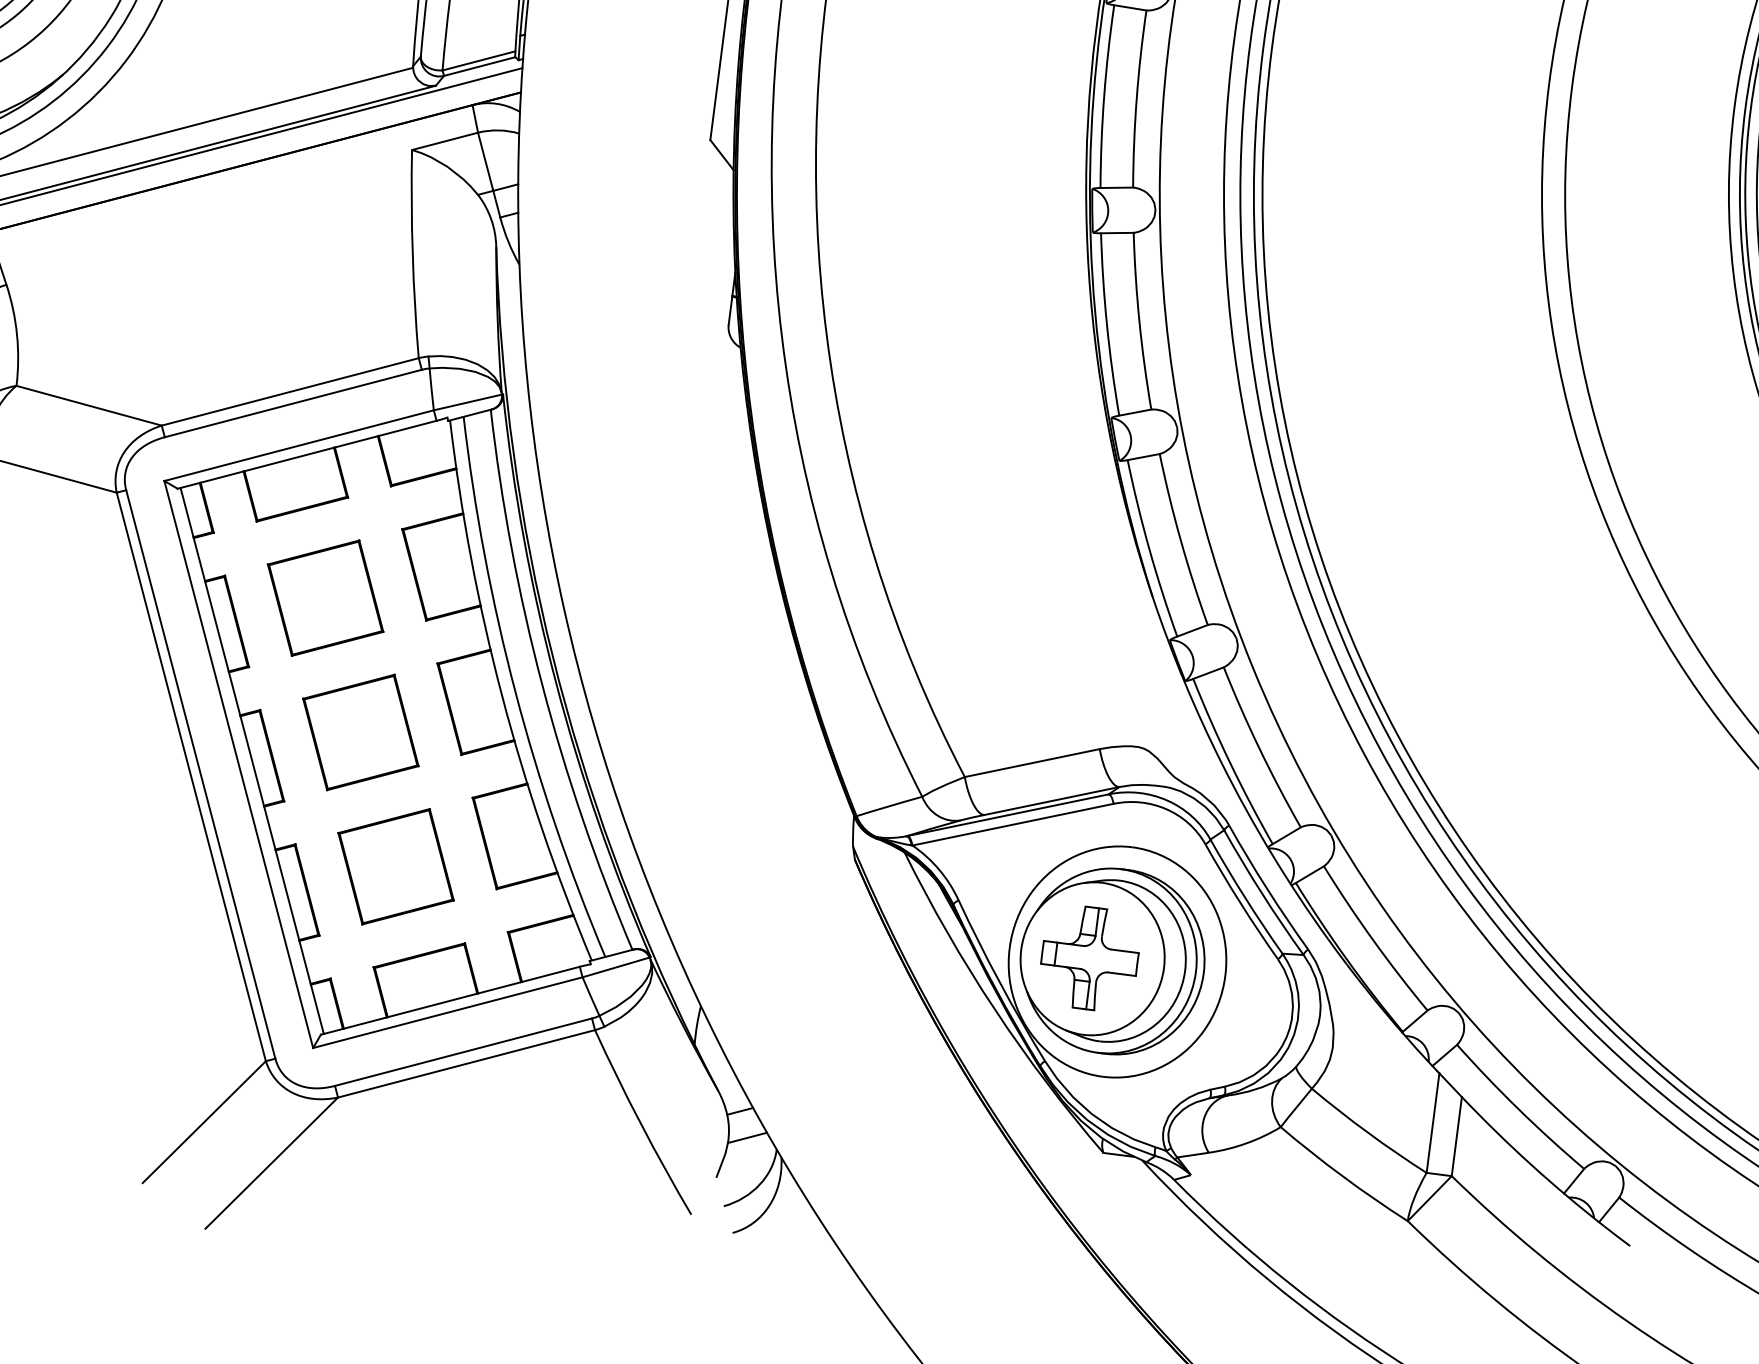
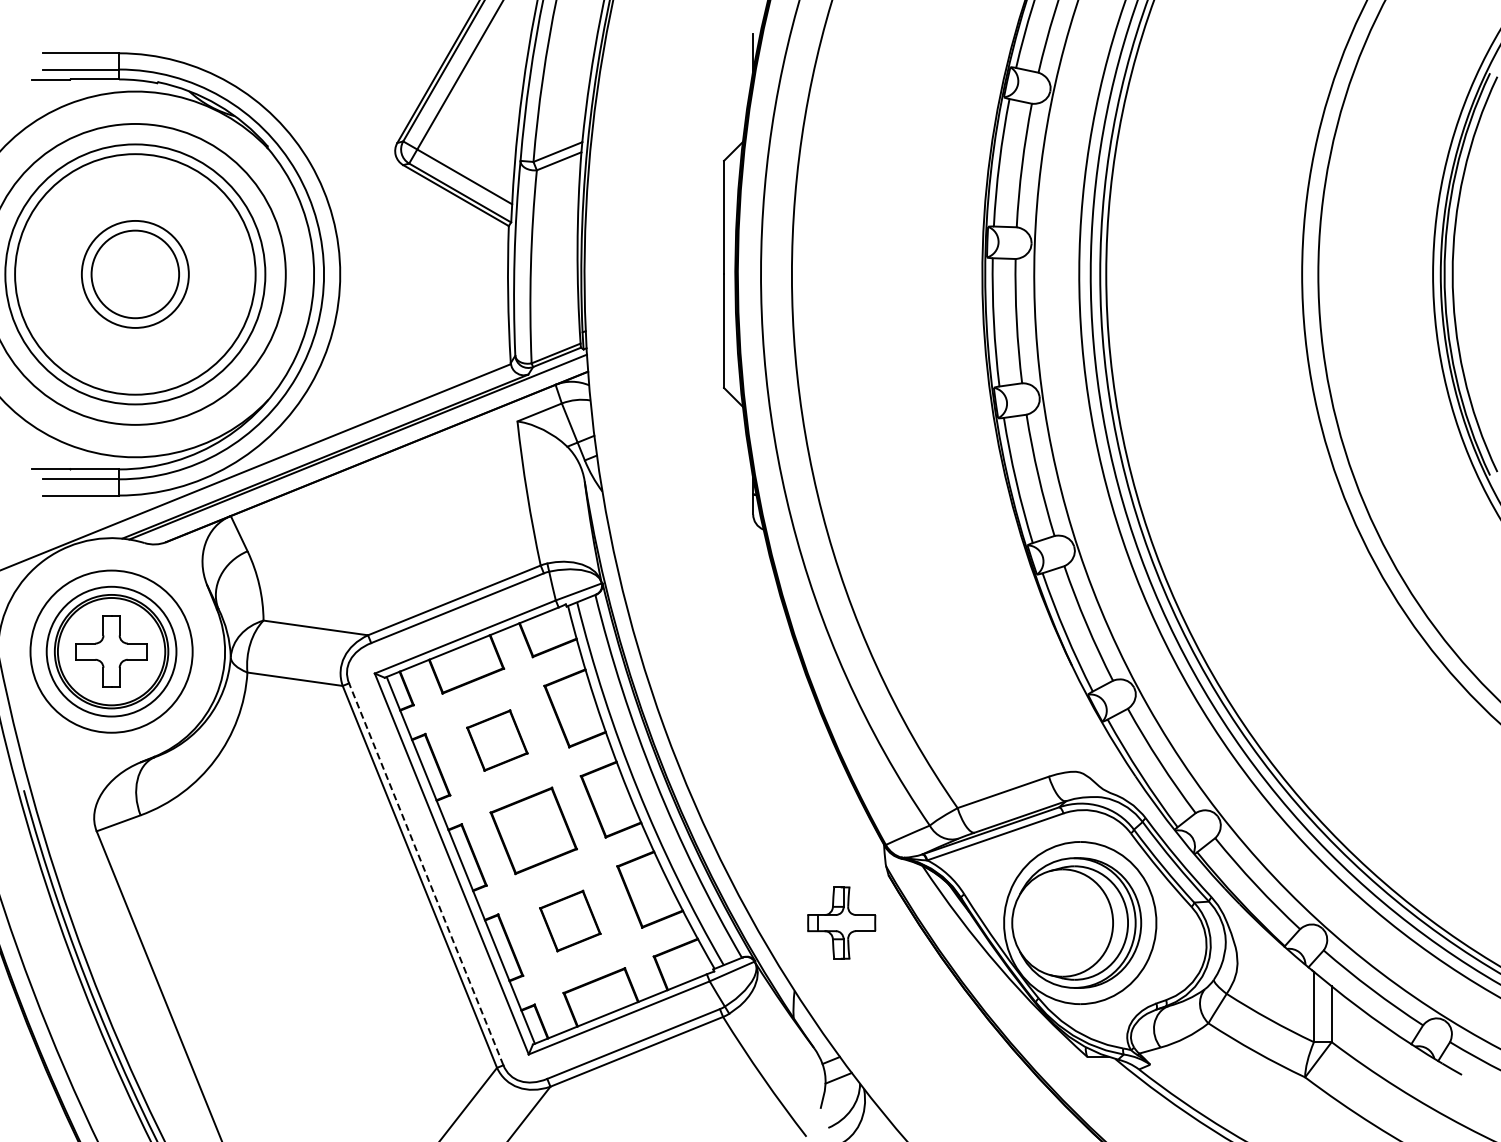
part: (325, 597) -> (497, 740), size x0.7
line: (201, 774) -> (426, 874), solid -> dashed
part: (396, 865) -> (570, 920), size x0.7
part: (1089, 957) -> (841, 922), moved

